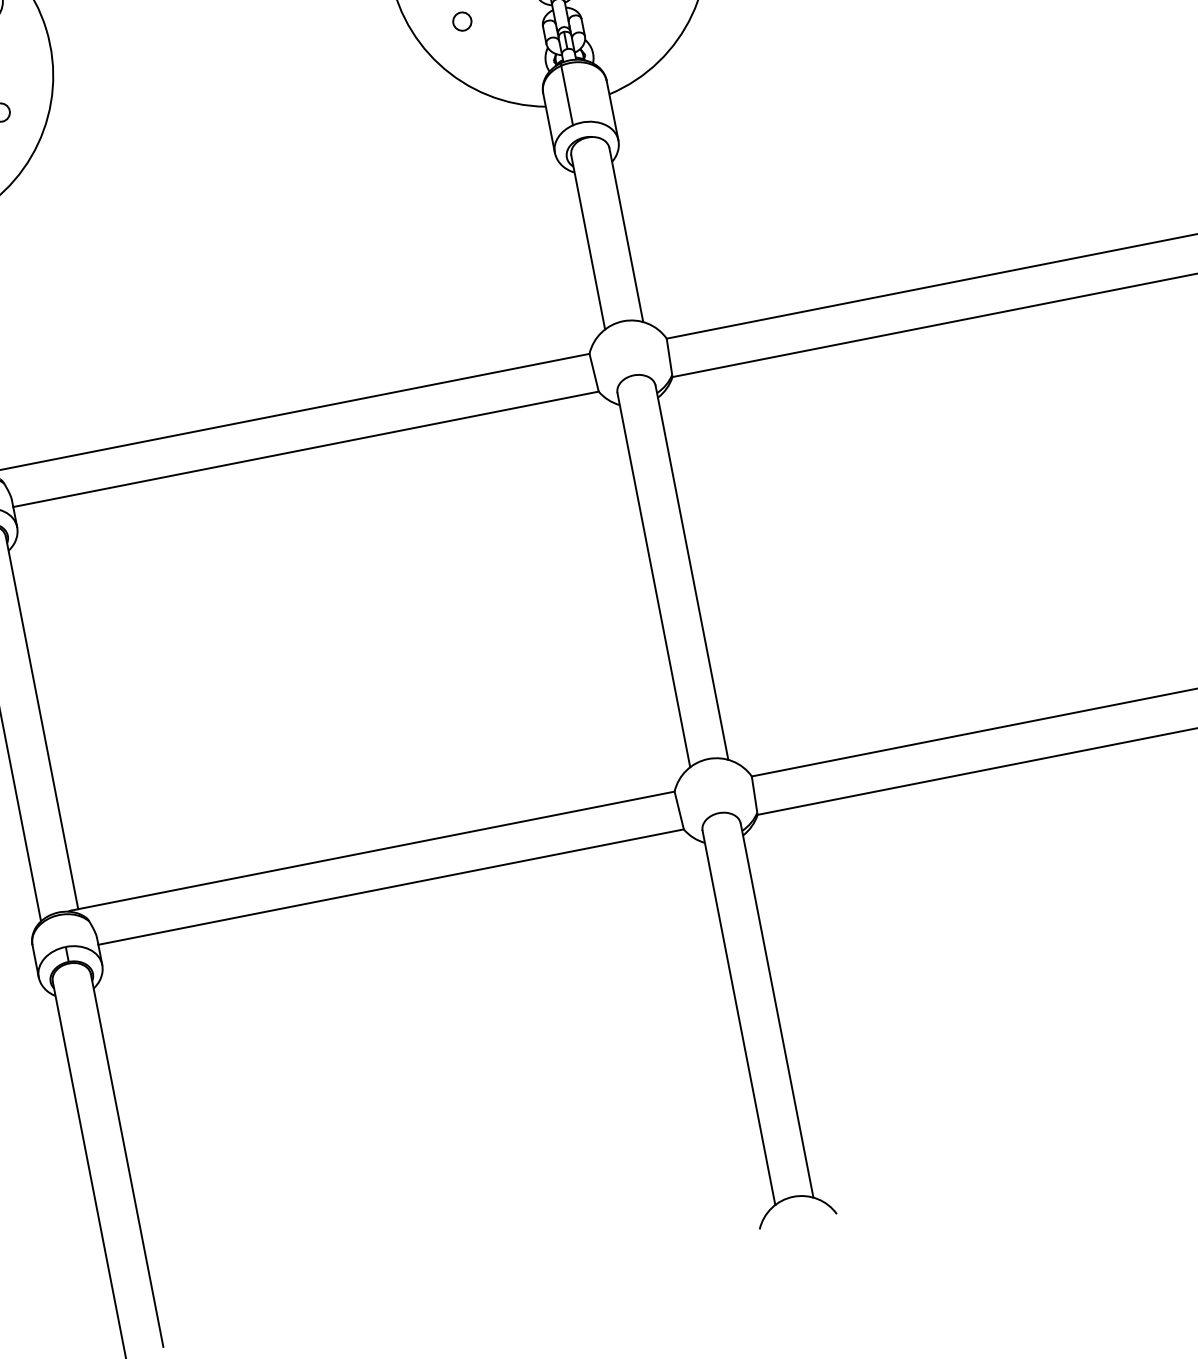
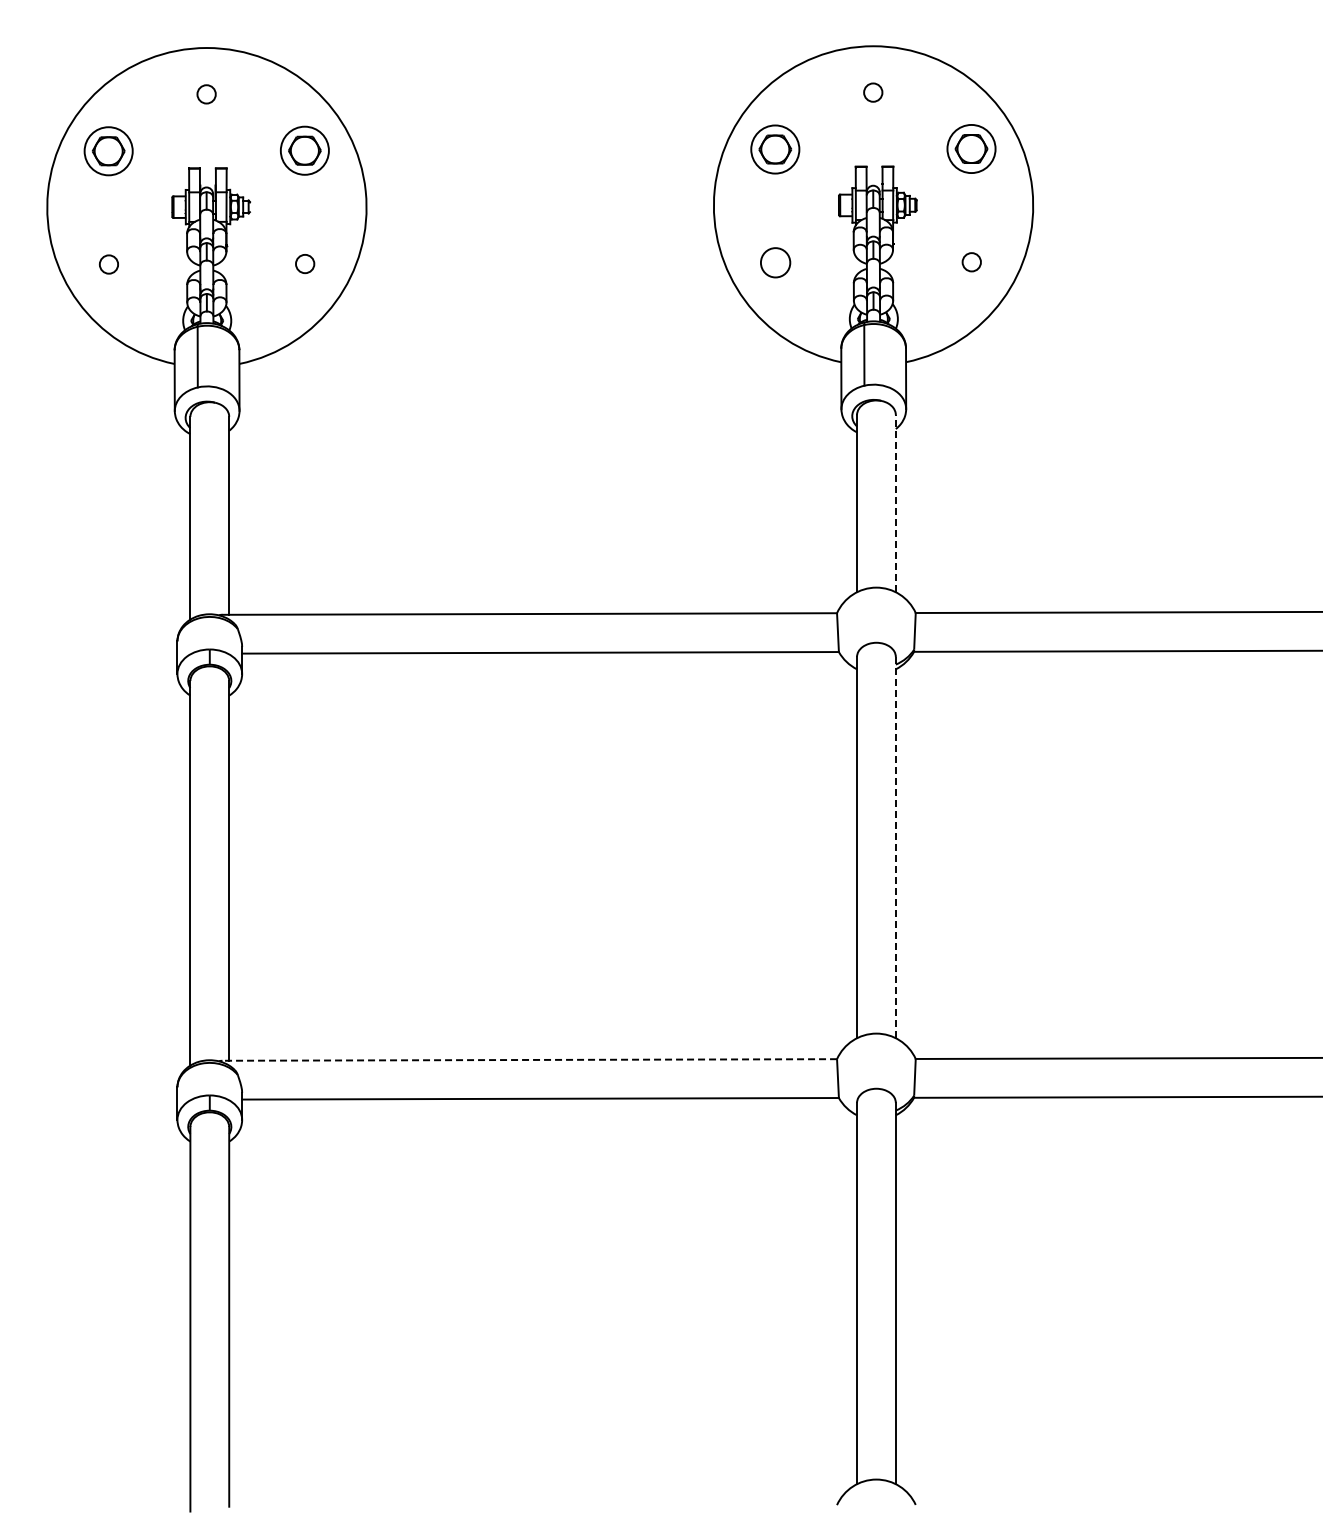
circle: (462, 21) -> (775, 262), size x1.6
line: (625, 235) -> (895, 503), solid -> dashed
line: (691, 572) -> (895, 847), solid -> dashed
line: (372, 850) -> (529, 1059), solid -> dashed

